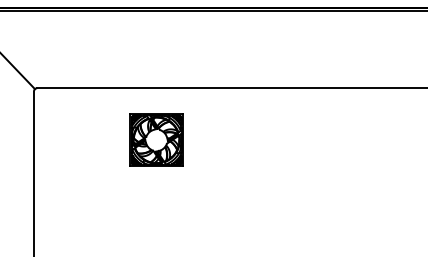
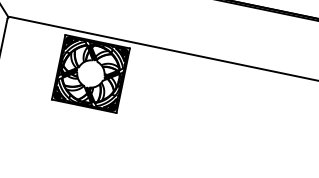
part: (156, 140) -> (90, 74), size x1.67

